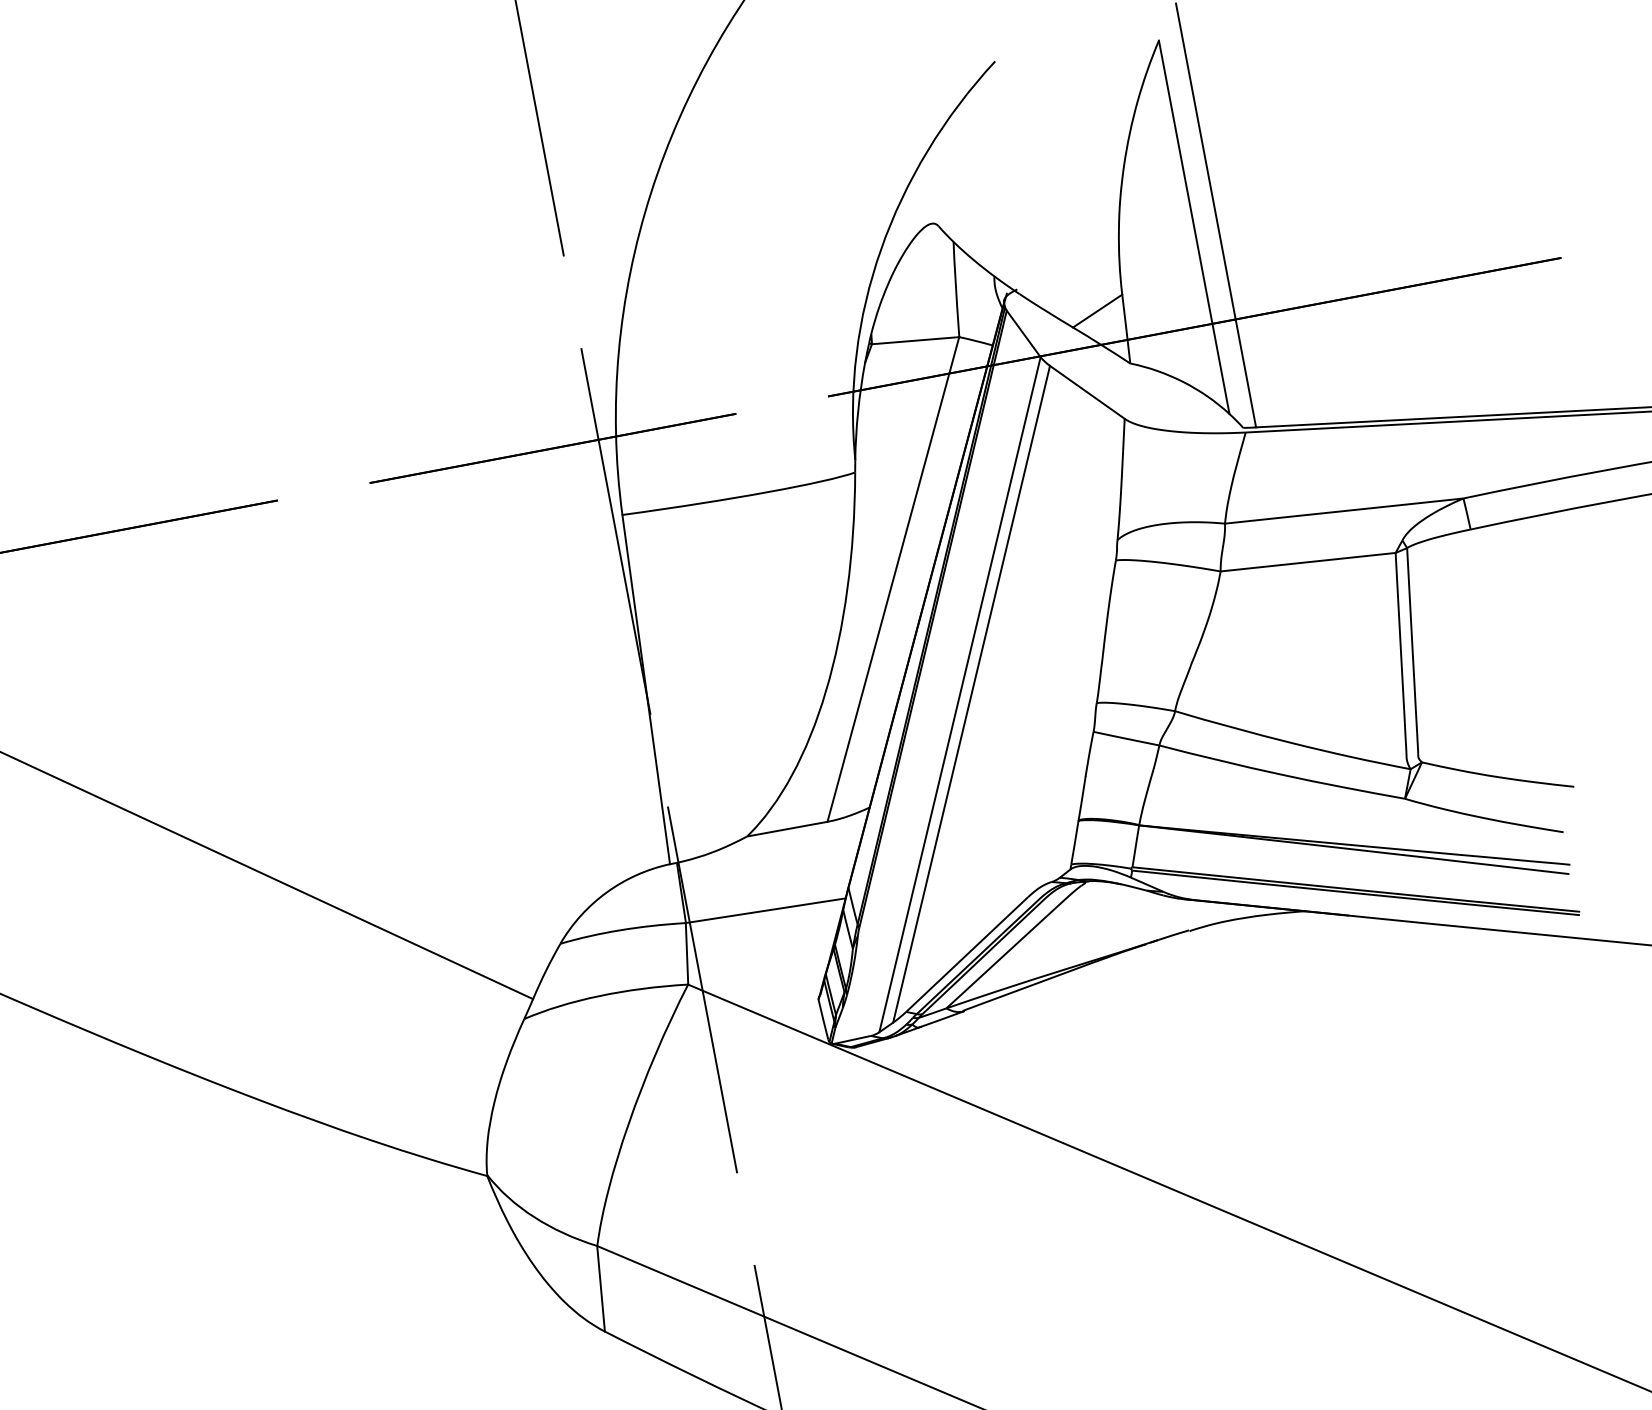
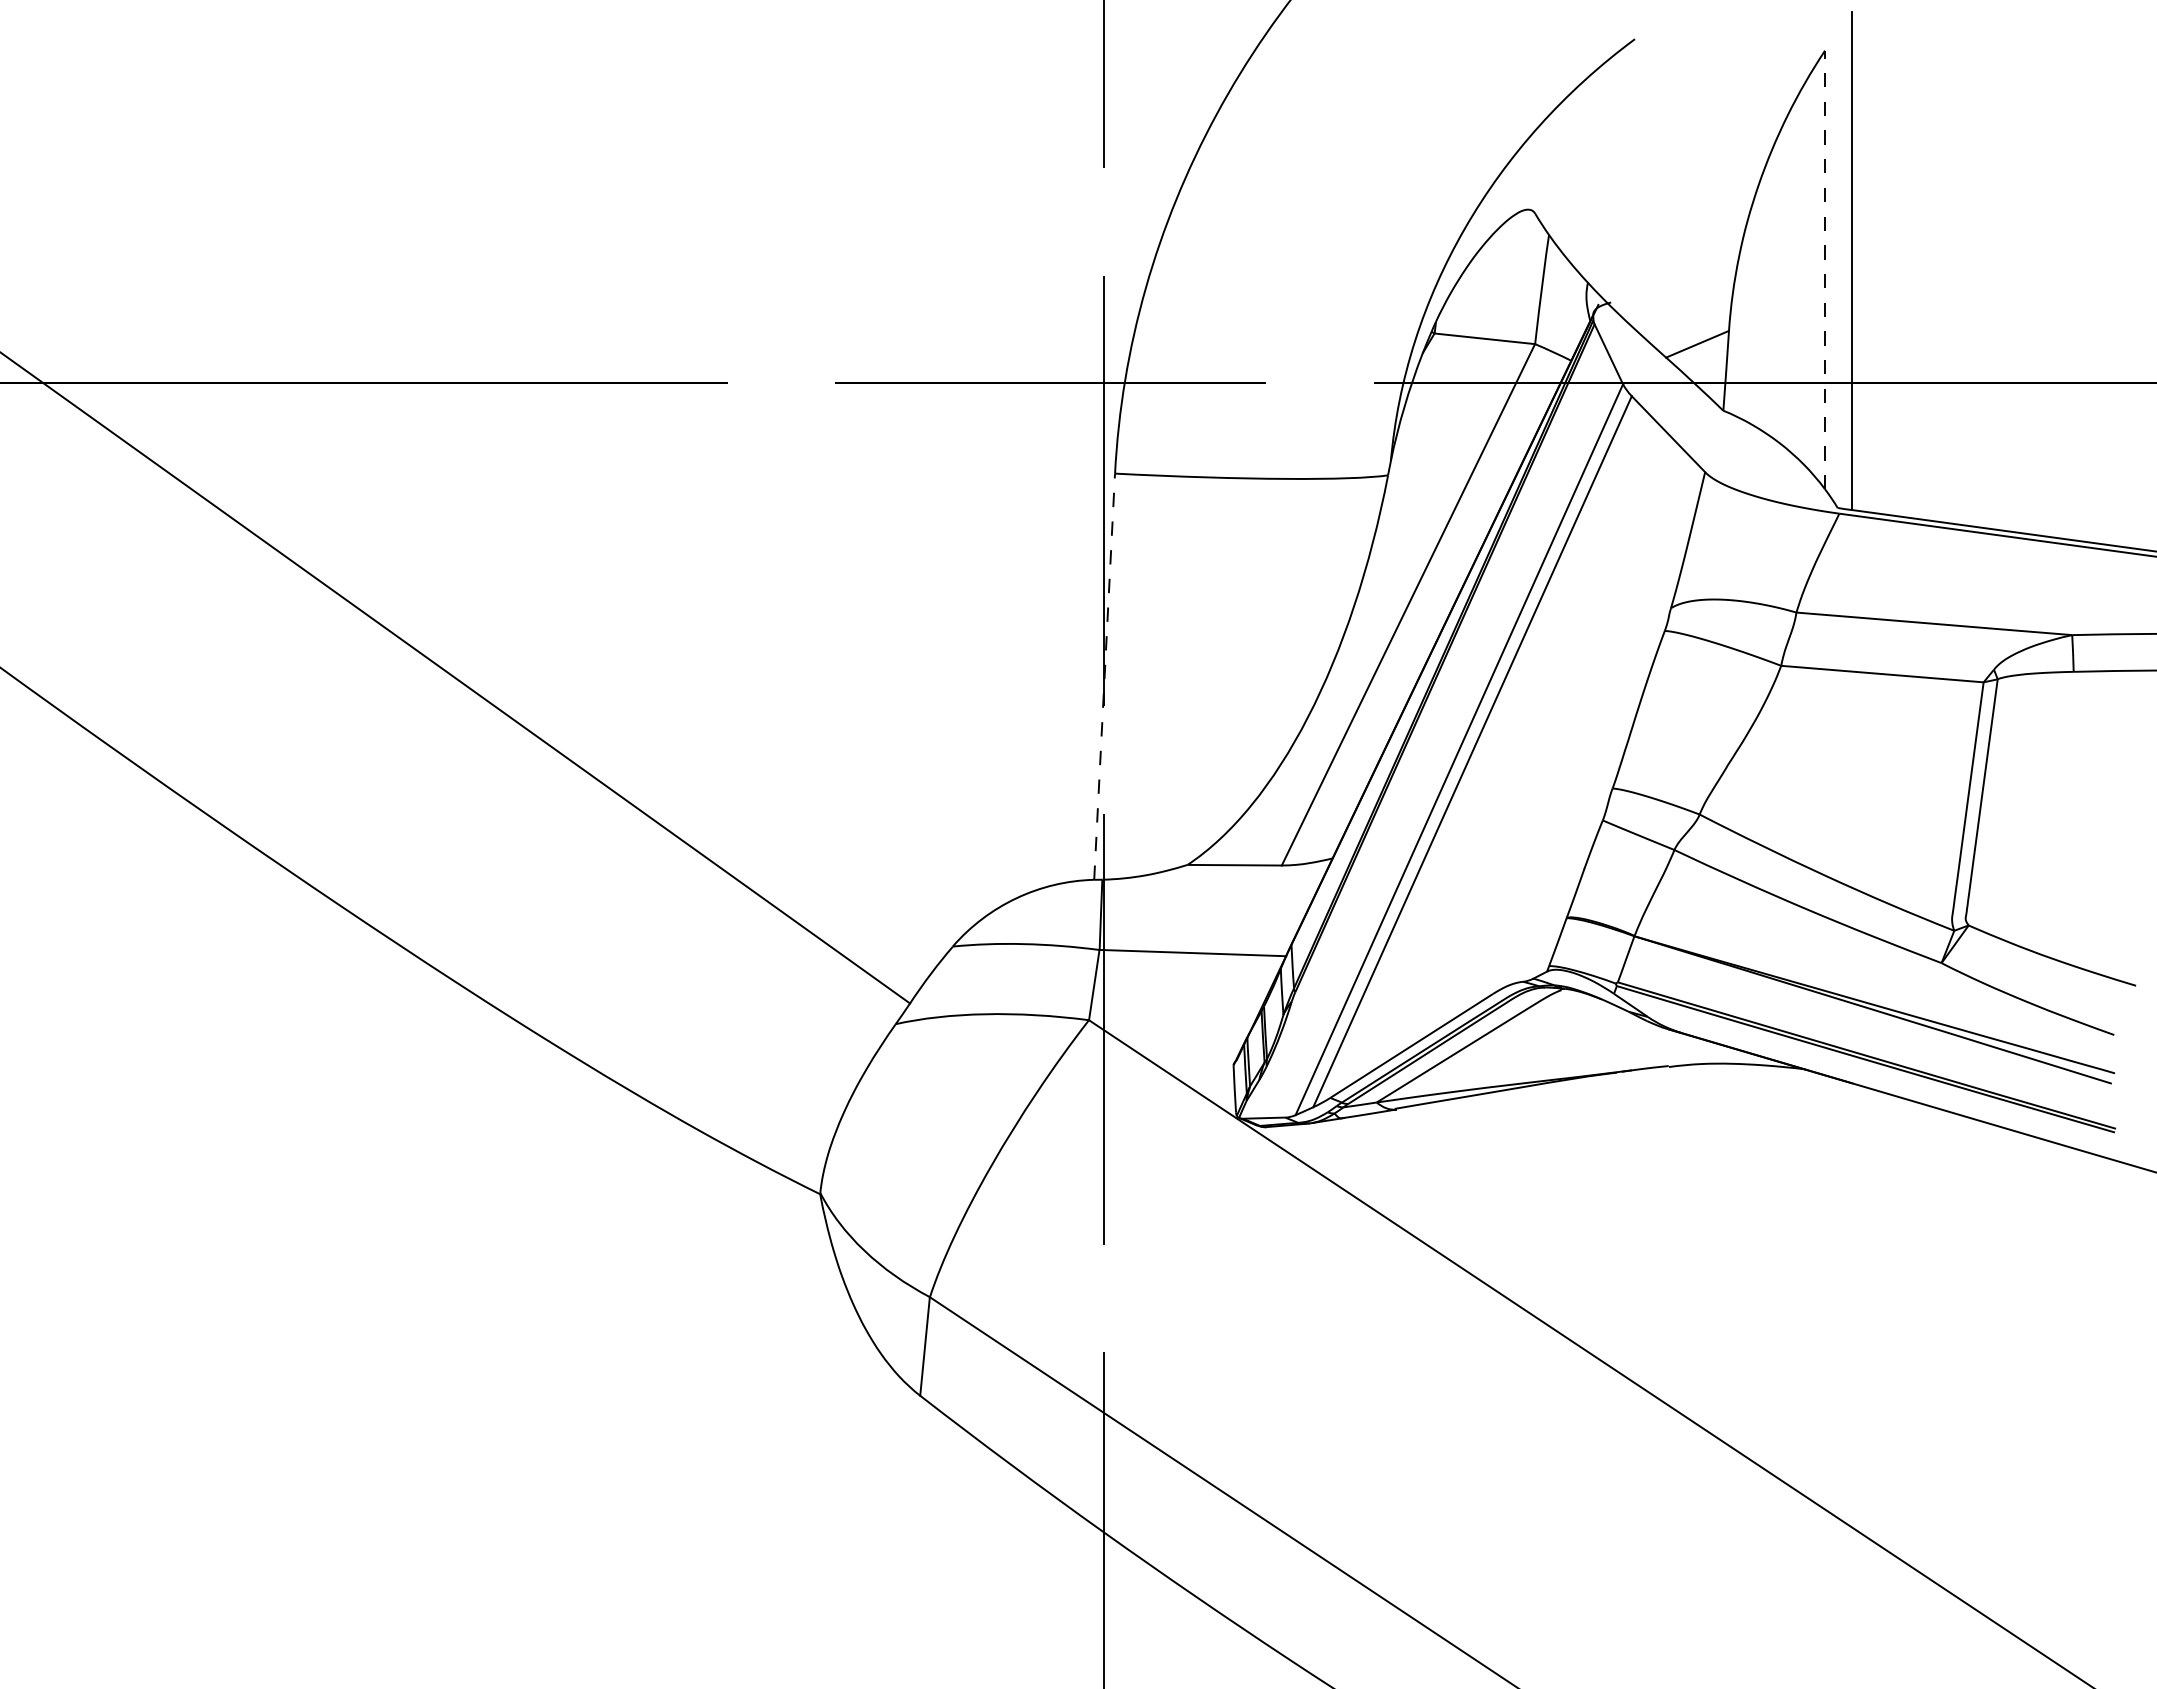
line: (1194, 226) -> (1825, 269), solid -> dashed
line: (646, 689) -> (1104, 676), solid -> dashed

